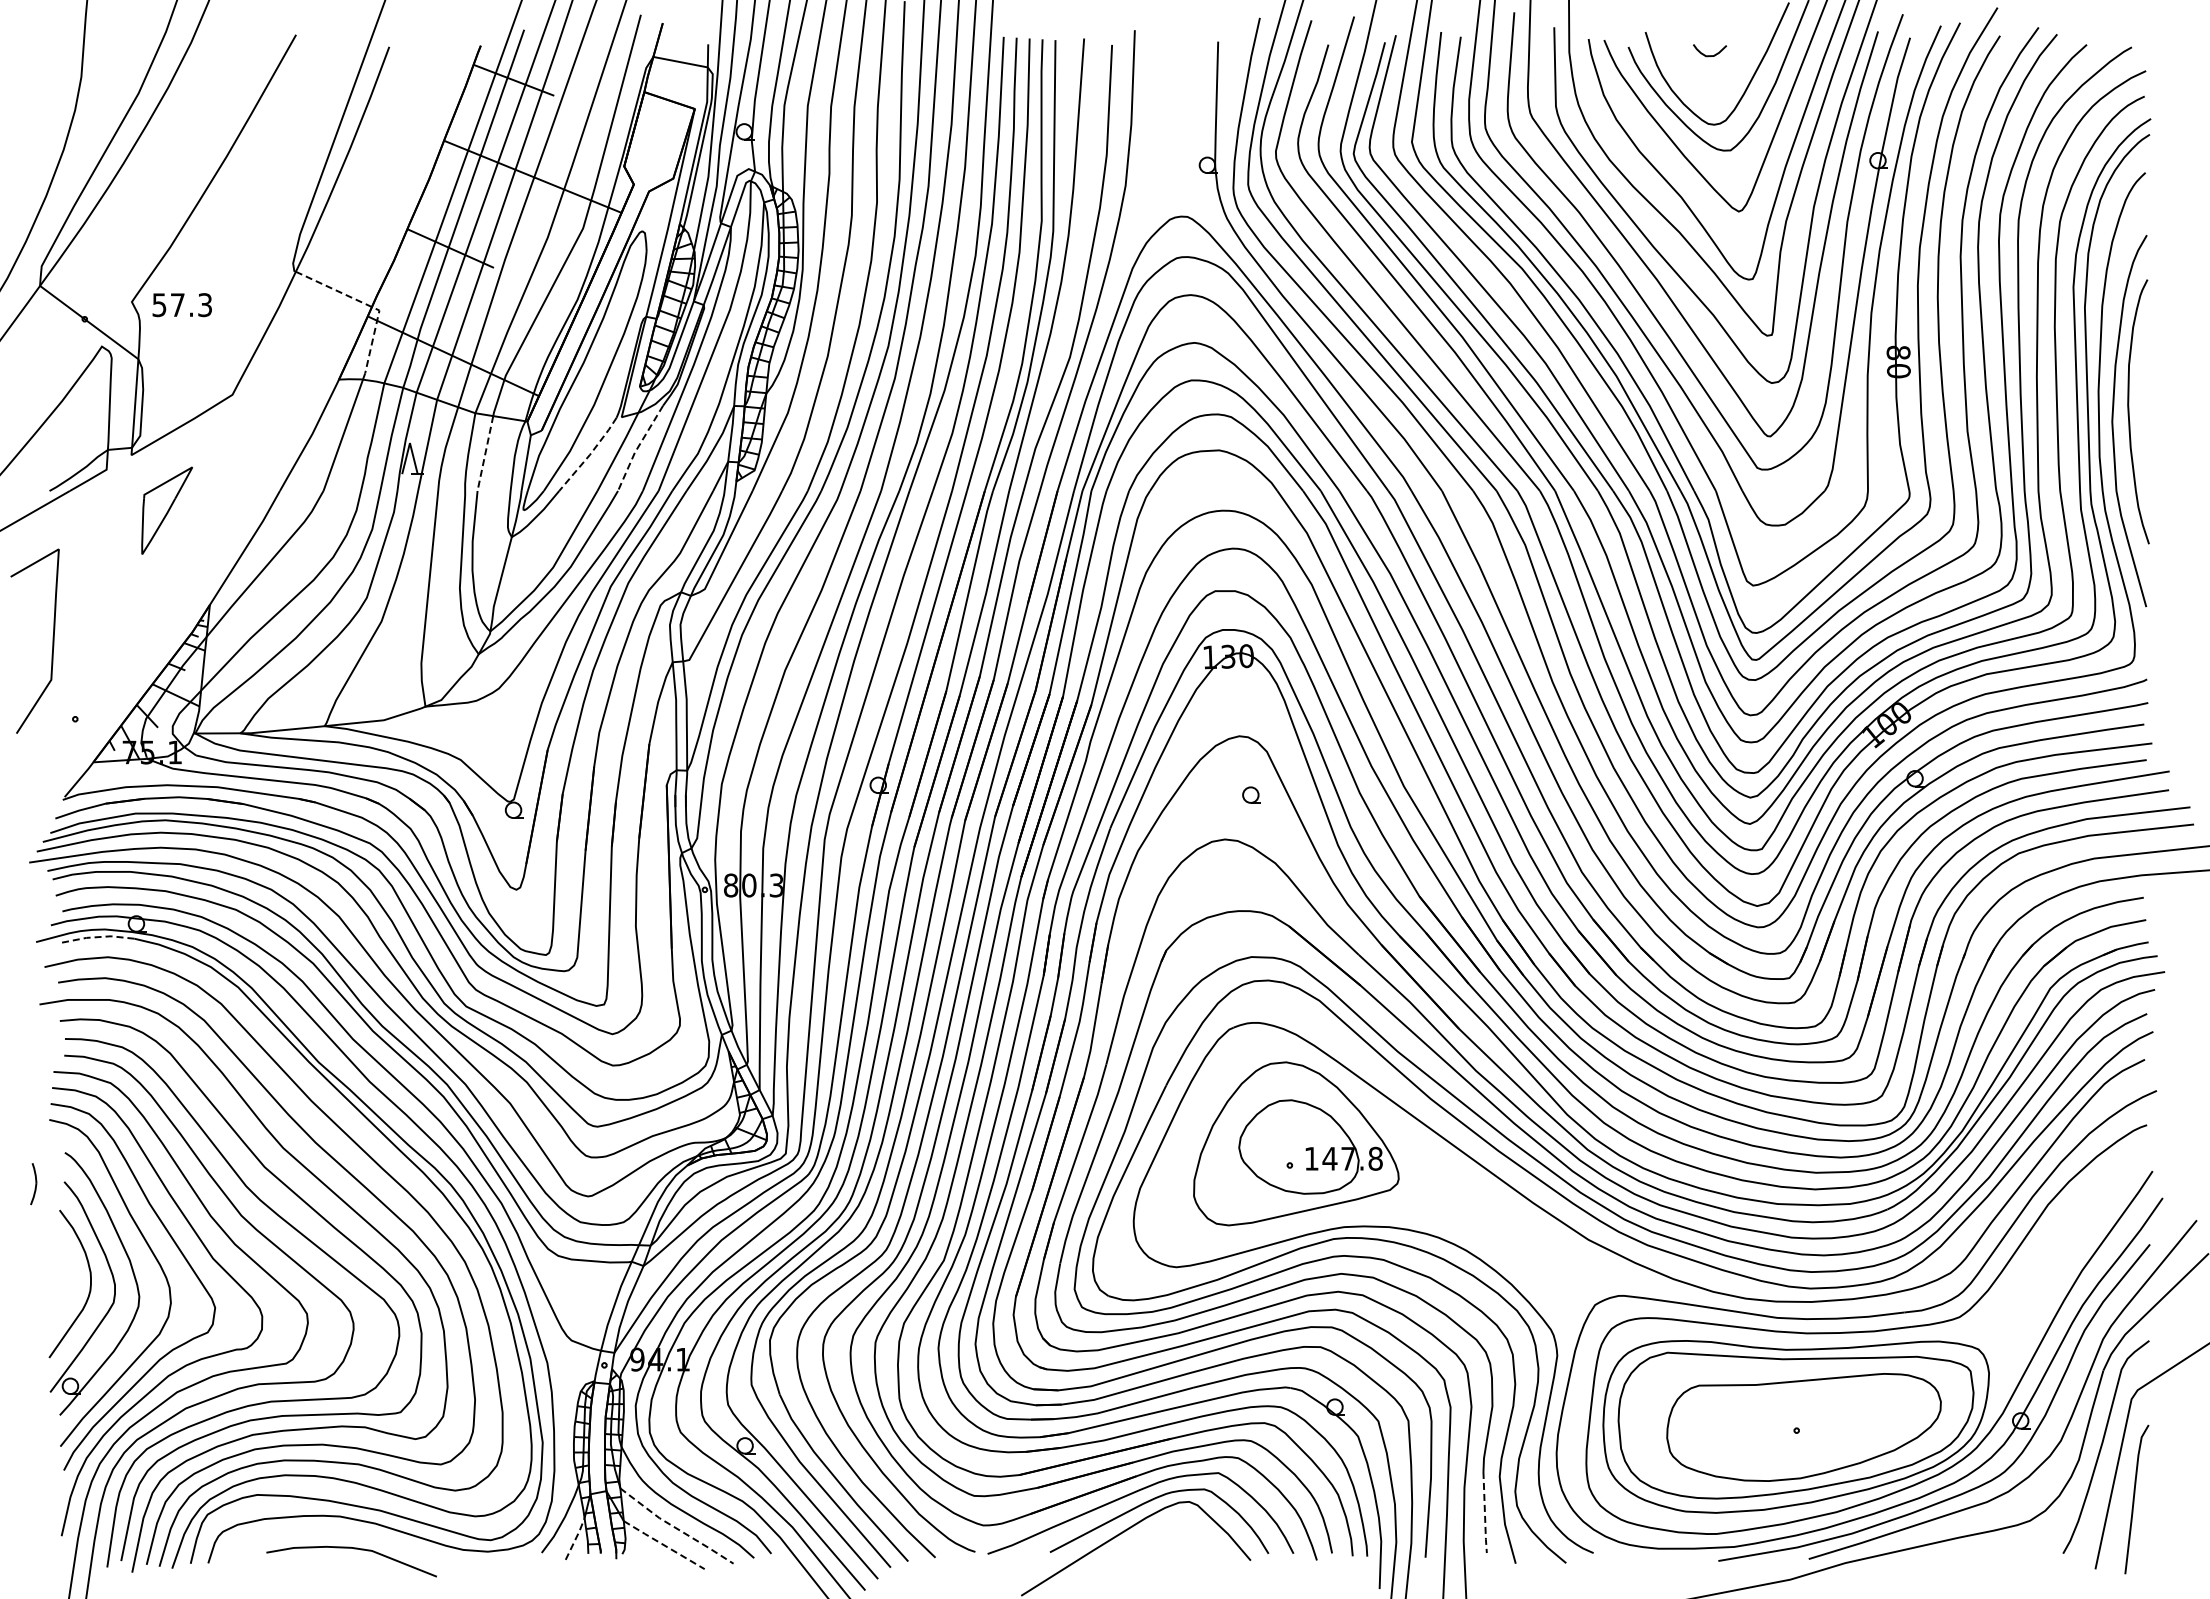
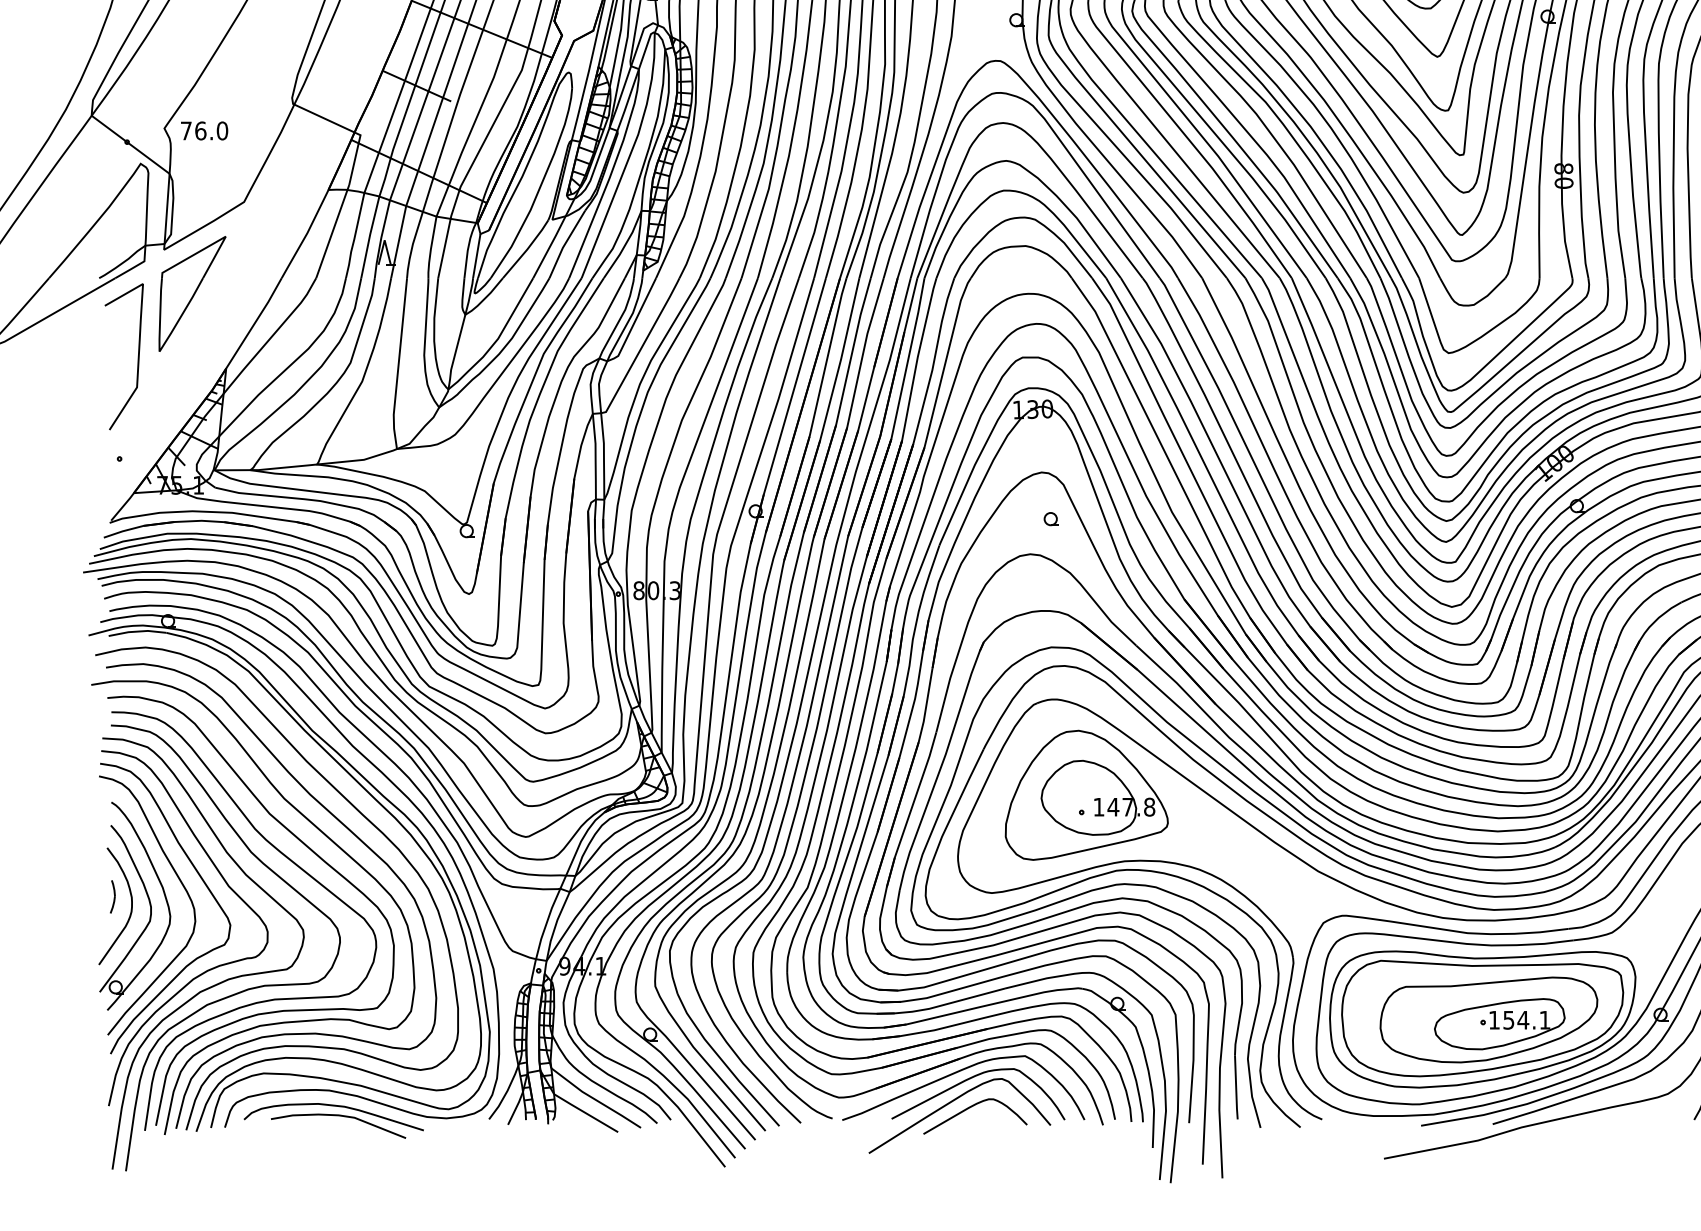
text: (182, 305) -> (204, 131), 57.3 -> 76.0
line: (367, 305) -> (351, 131), dashed -> solid
line: (638, 447) -> (565, 243), dashed -> solid
line: (485, 454) -> (444, 249), dashed -> solid
line: (590, 454) -> (527, 249), dashed -> solid
part: (166, 510) -> (191, 293), size x1.67
curve: (52, 640) -> (137, 356), moved
line: (97, 937) -> (137, 631), dashed -> solid
part: (33, 1184) -> (112, 897), moved
part: (1817, 1432) -> (1499, 1023), added
line: (1484, 1513) -> (1235, 1088), dashed -> solid
line: (675, 1527) -> (595, 1099), dashed -> solid
curve: (345, 1536) -> (333, 1106), added
line: (576, 1538) -> (516, 1107), dashed -> solid
curve: (1149, 1538) -> (970, 1107), added
line: (663, 1544) -> (585, 1112), dashed -> solid

